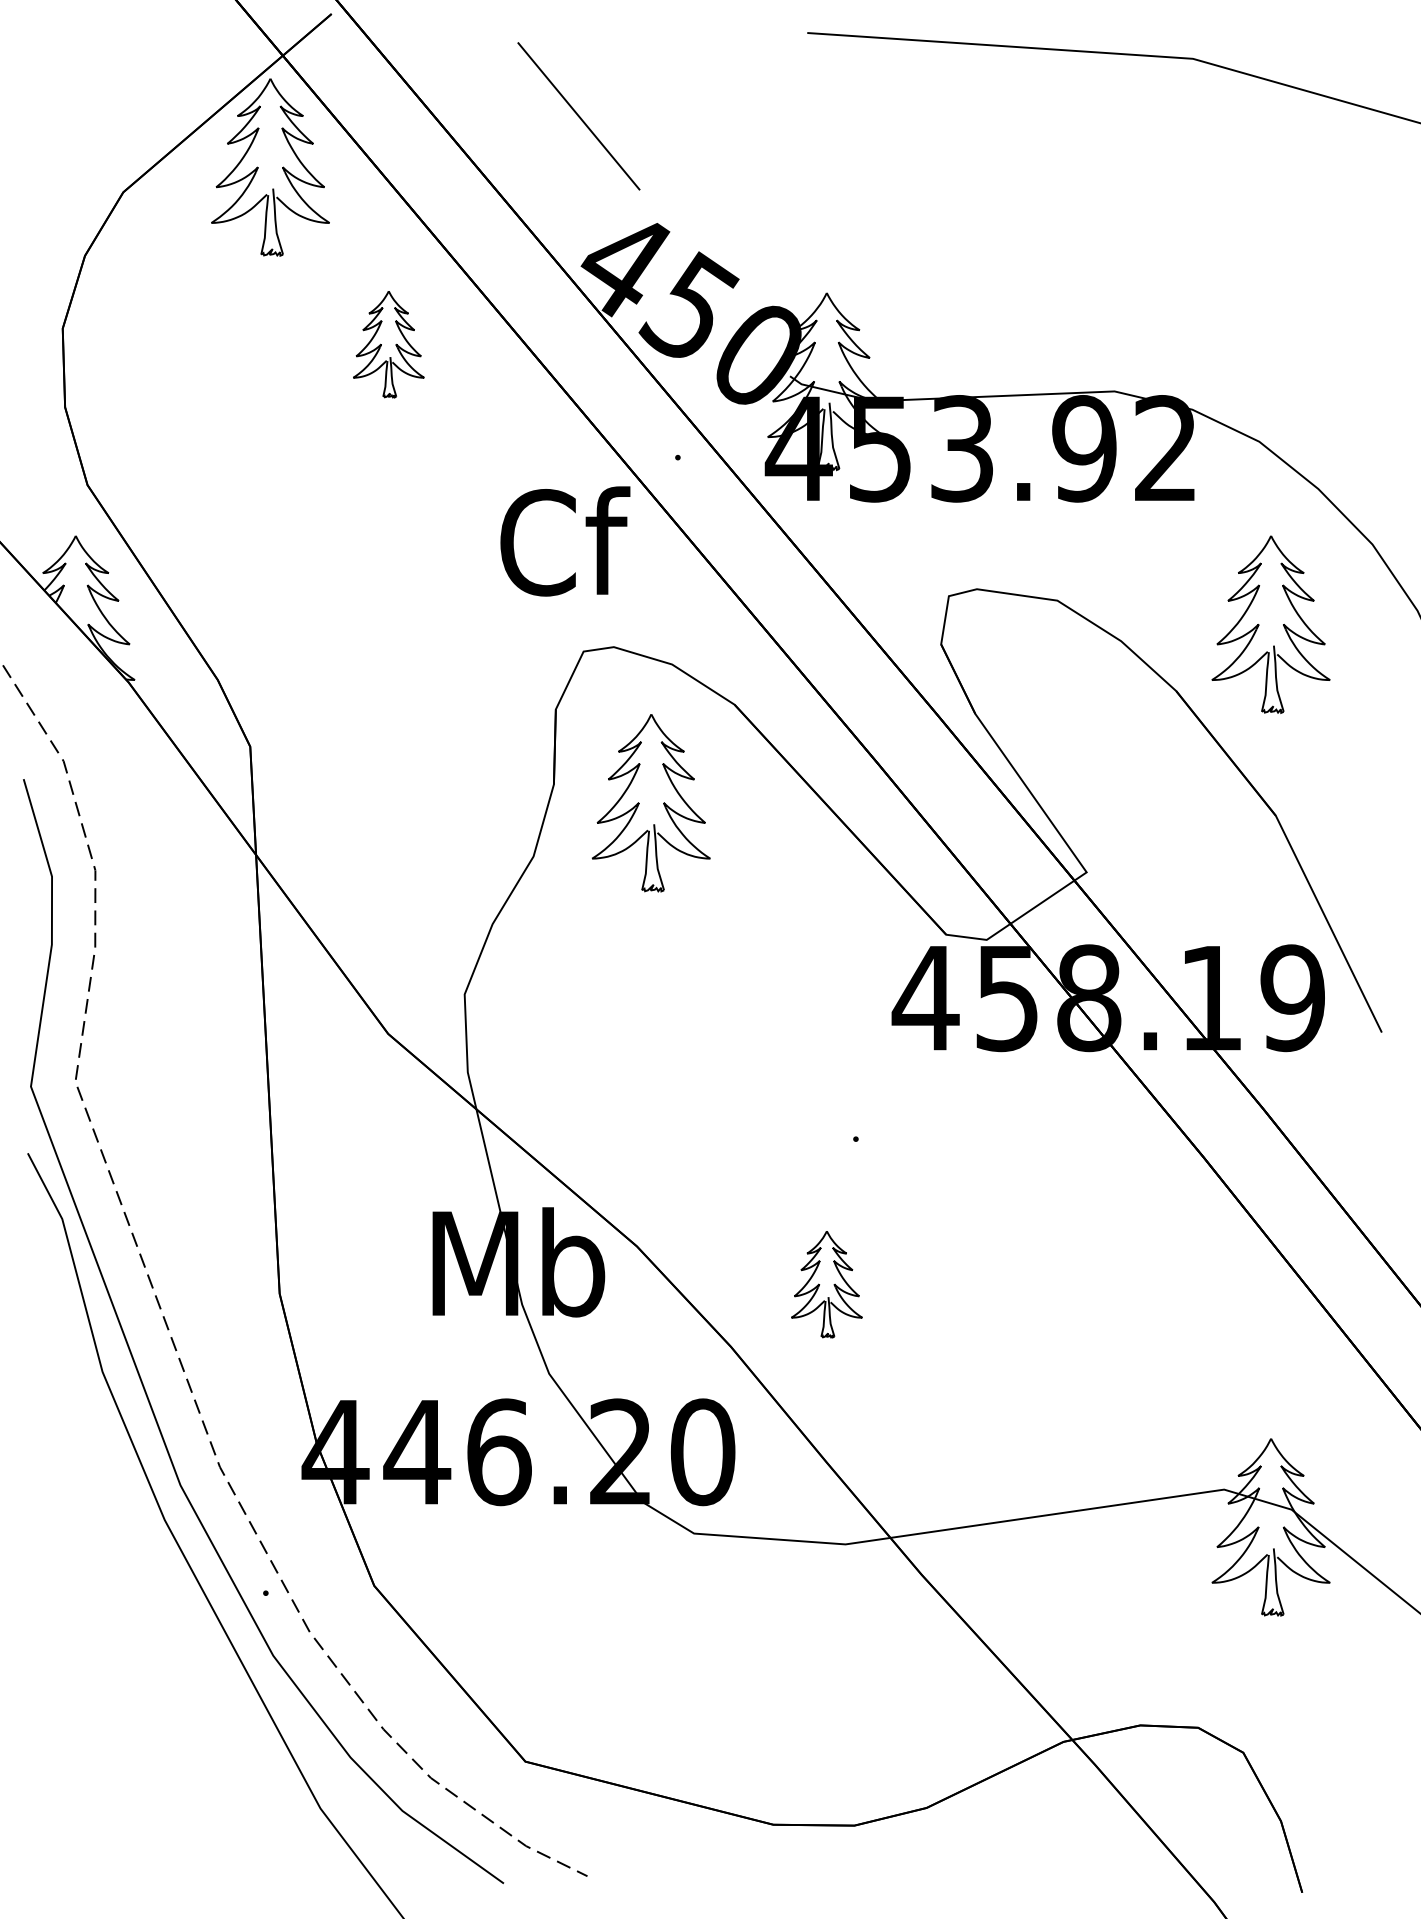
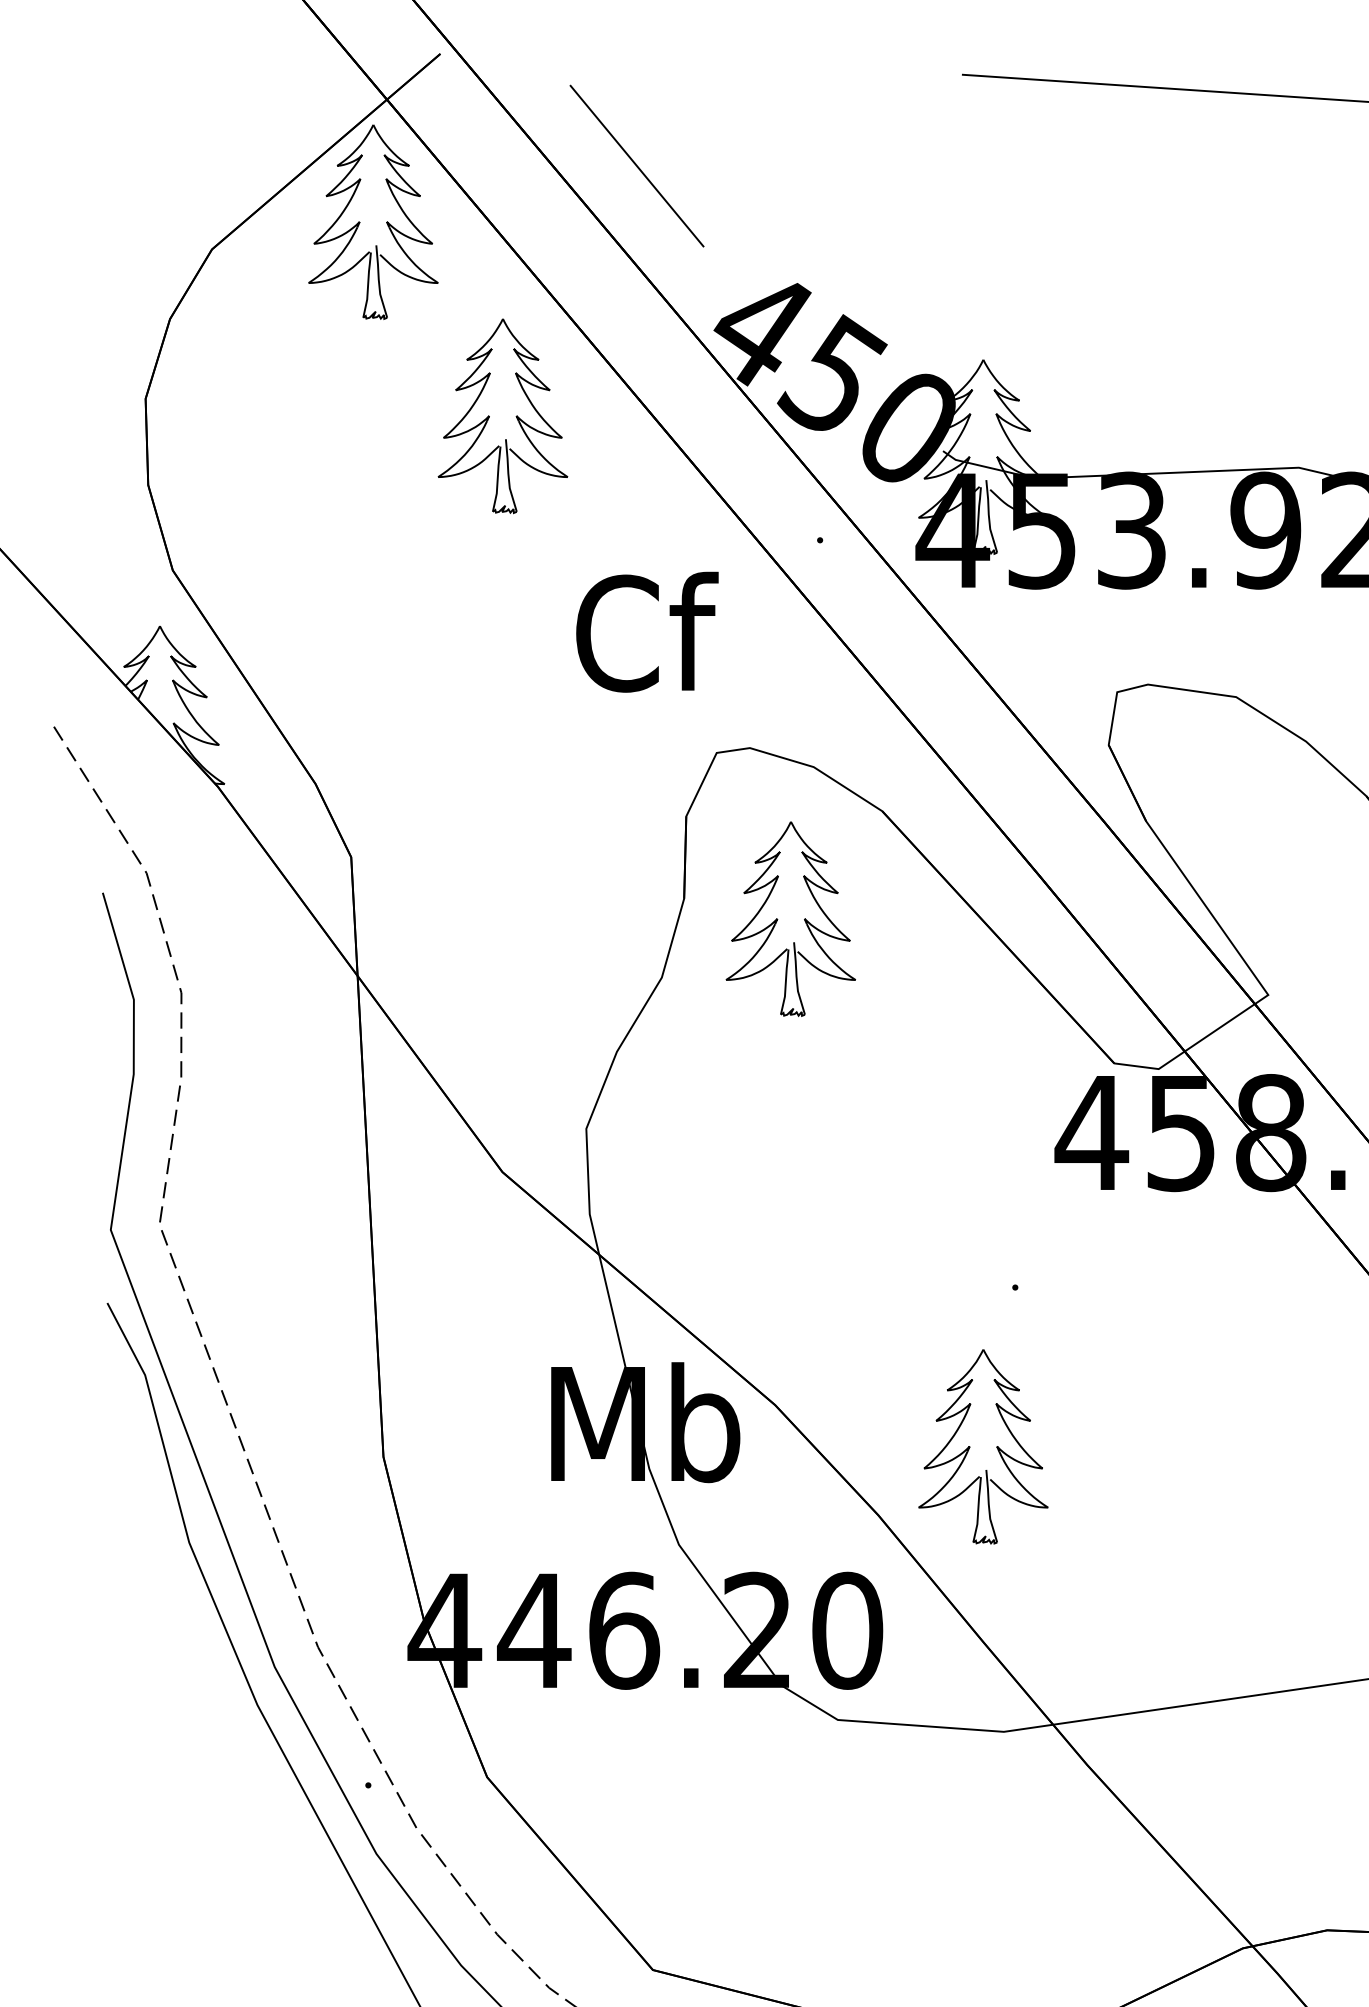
line: (578, 116) -> (636, 166), moved
part: (388, 344) -> (502, 416), size x1.67
text: (565, 541) -> (647, 632), moved
part: (826, 1284) -> (983, 1446), size x1.67

